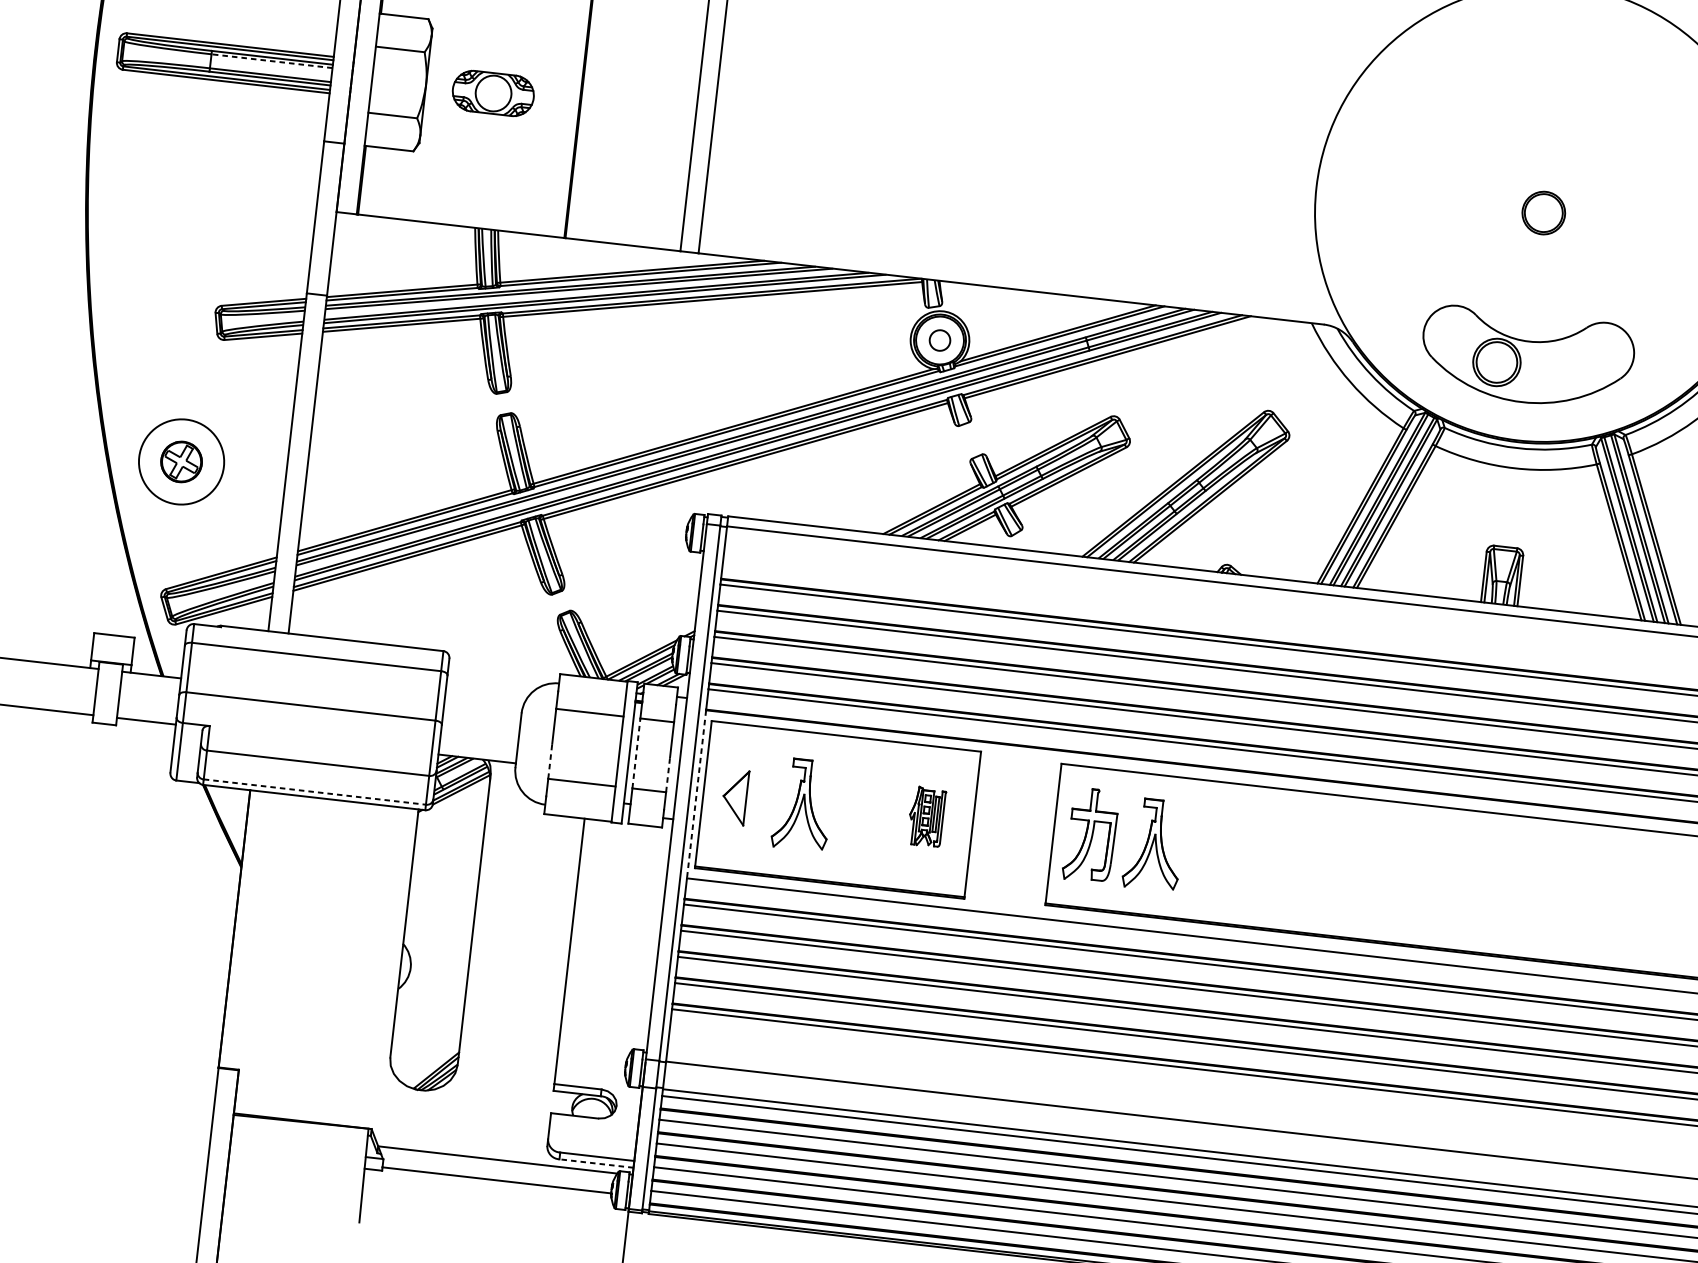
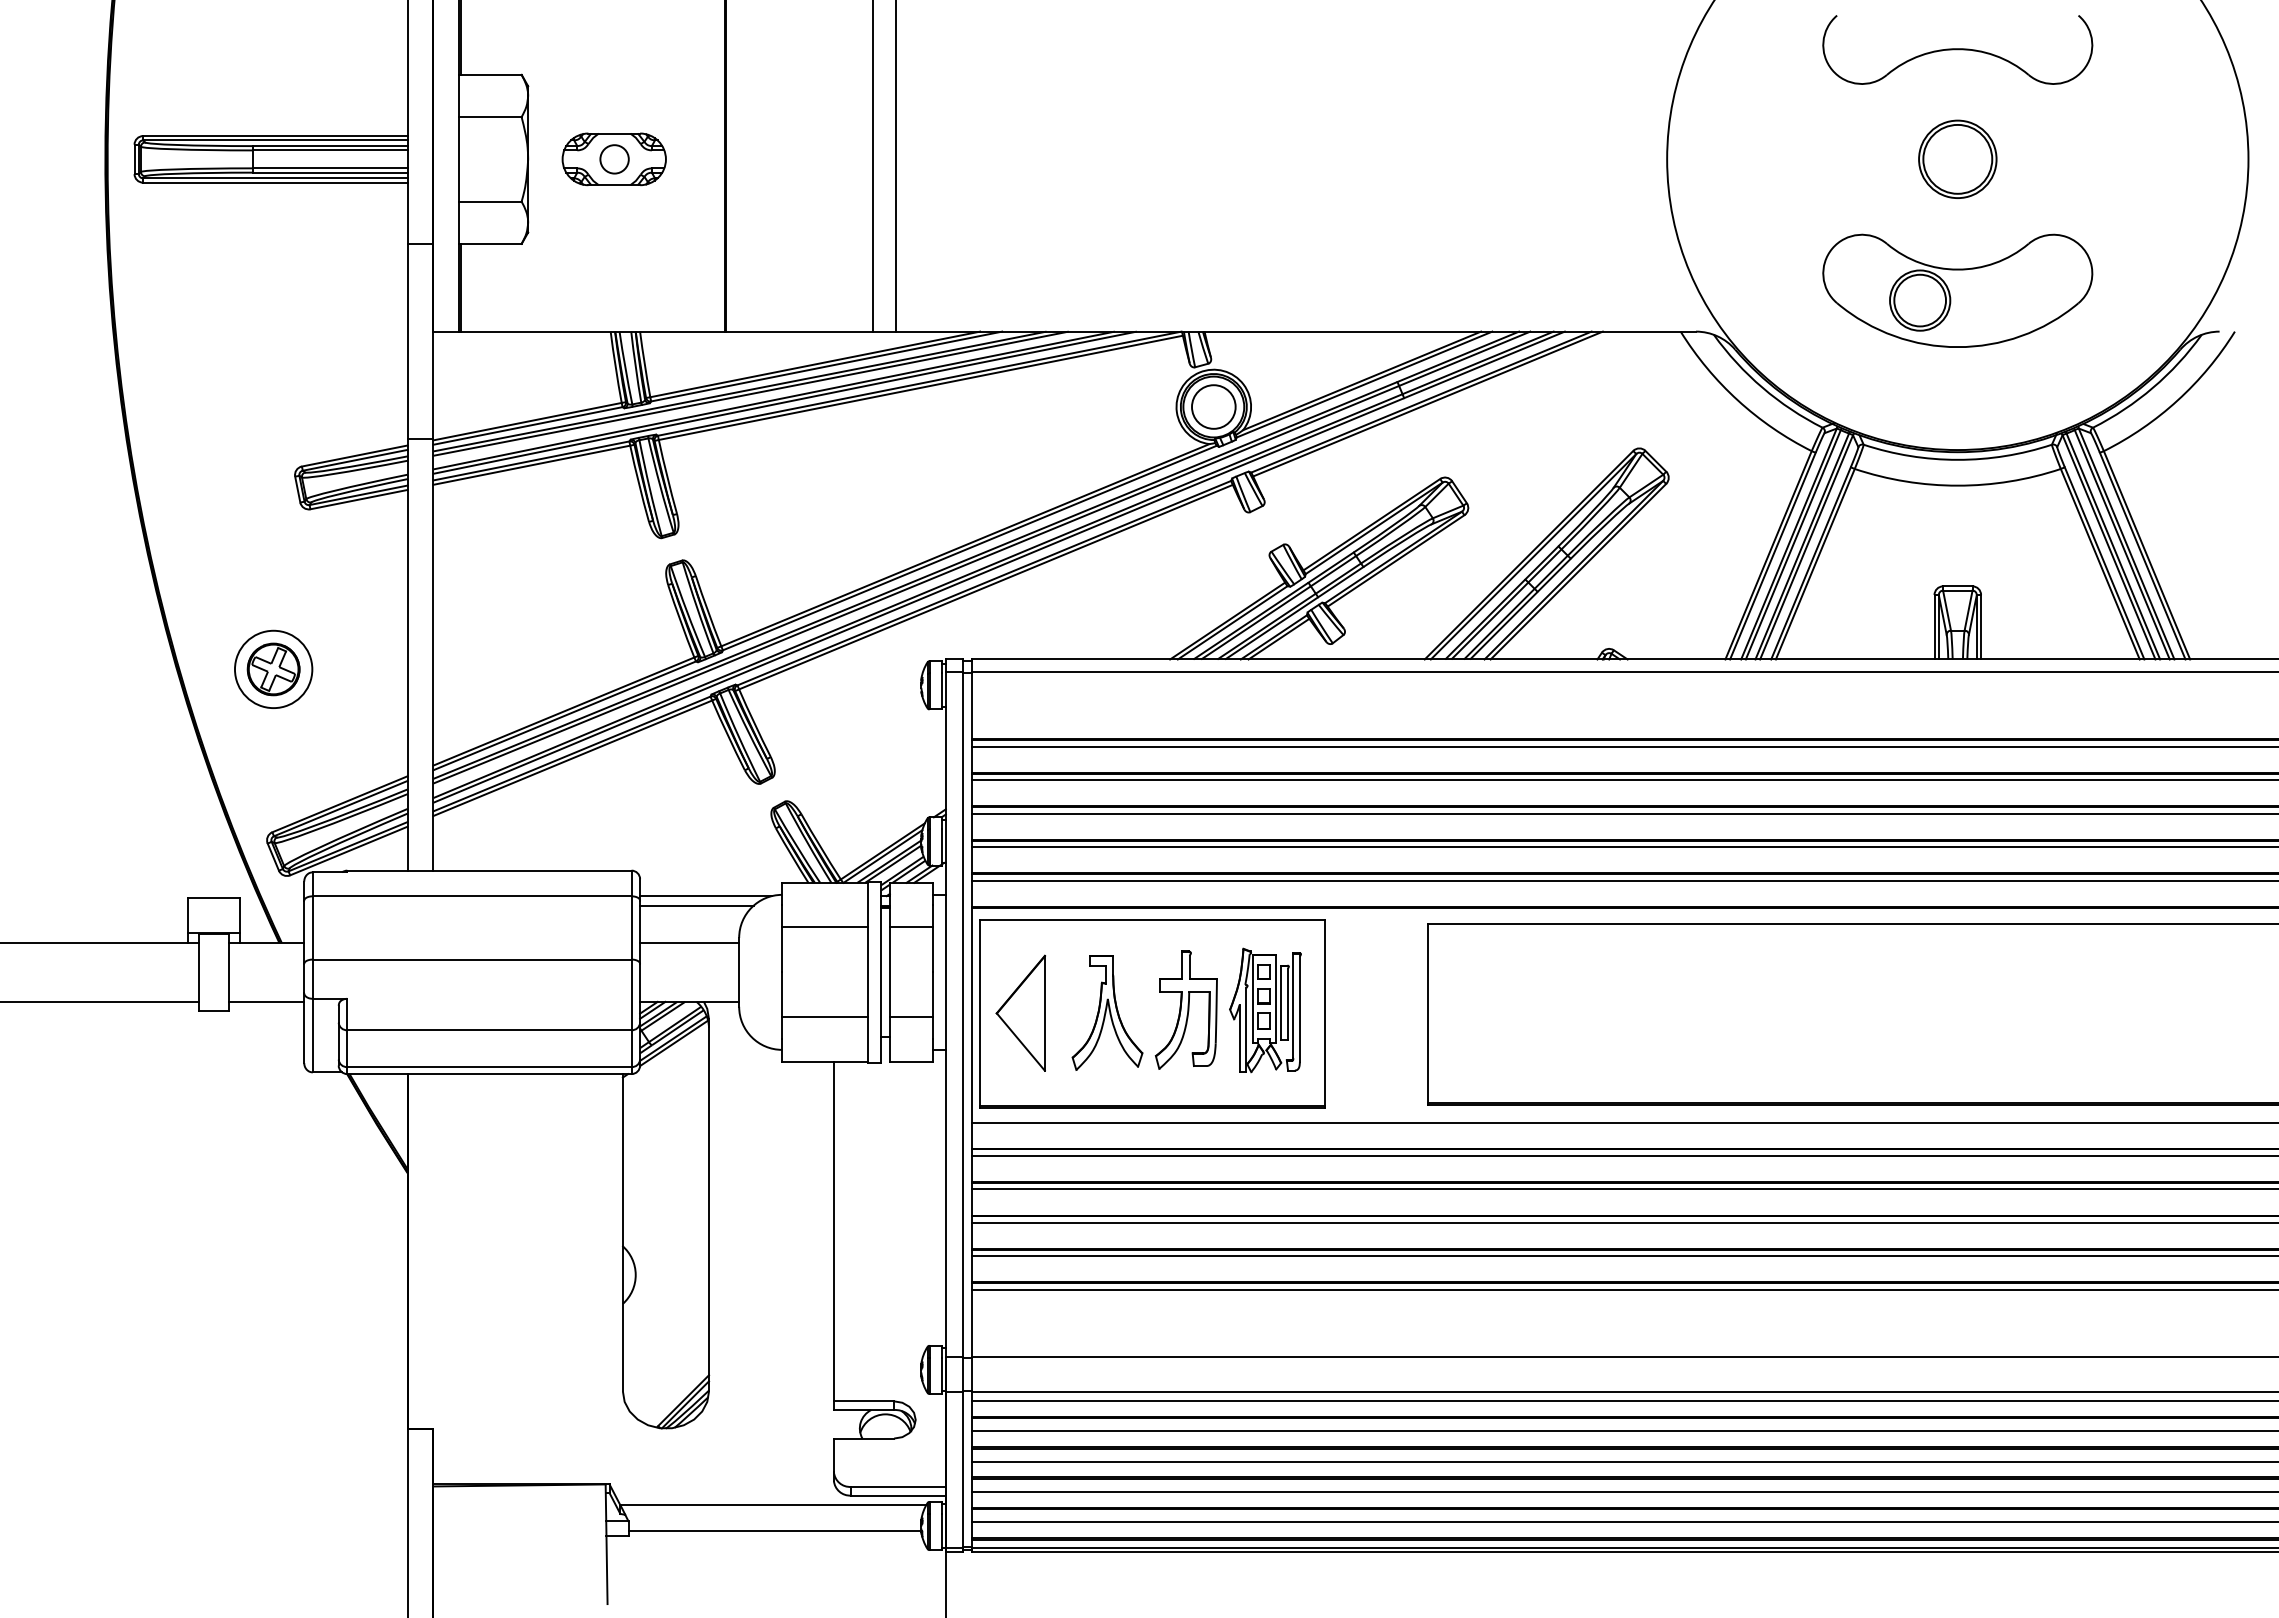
line: (271, 61) -> (329, 150), dashed -> solid
circle: (493, 93) -> (614, 159), size x0.62
part: (1553, 127) -> (1957, 49), added
part: (1543, 212) -> (1957, 158), size x1.43
circle: (939, 340) -> (1213, 406), size x1.67
part: (1527, 357) -> (1957, 290), moved
circle: (181, 461) -> (273, 669), size x0.71
line: (498, 677) -> (705, 896), added
line: (491, 684) -> (696, 905), added
line: (482, 712) -> (689, 942), added
line: (636, 753) -> (889, 972), dashed -> solid
line: (550, 760) -> (782, 993), dashed -> solid
line: (667, 774) -> (932, 993), dashed -> solid
line: (314, 792) -> (489, 1067), dashed -> solid
line: (696, 794) -> (971, 1015), dashed -> solid
part: (734, 796) -> (1020, 1012), size x1.67
part: (926, 816) -> (1265, 1010), size x1.67
part: (1090, 834) -> (1185, 1009), moved
part: (1154, 844) -> (1556, 1012), removed
line: (596, 1163) -> (898, 1495), dashed -> solid

